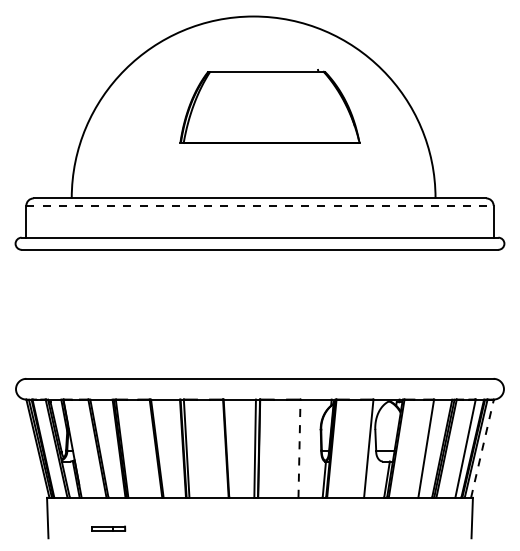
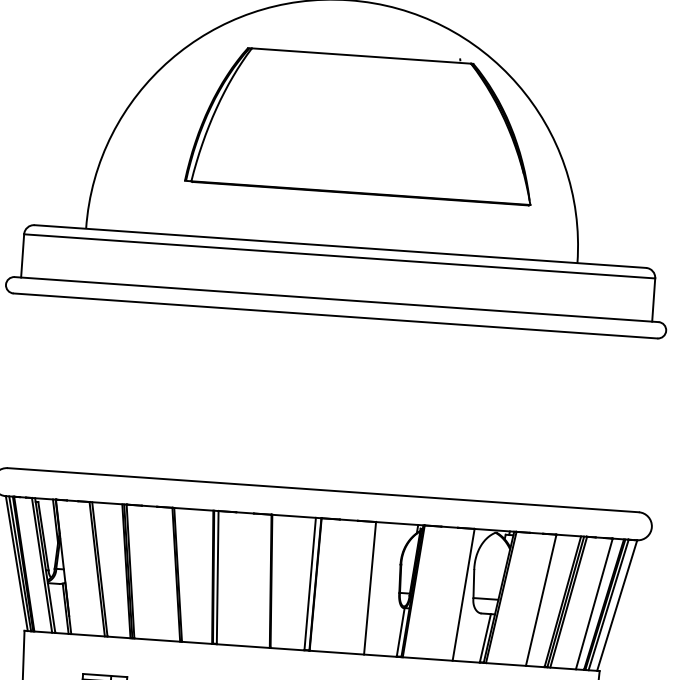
part: (269, 106) -> (361, 123), size x1.43
line: (260, 205) -> (340, 256), dashed -> solid
line: (299, 448) -> (370, 588), dashed -> solid
line: (482, 448) -> (617, 605), dashed -> solid

